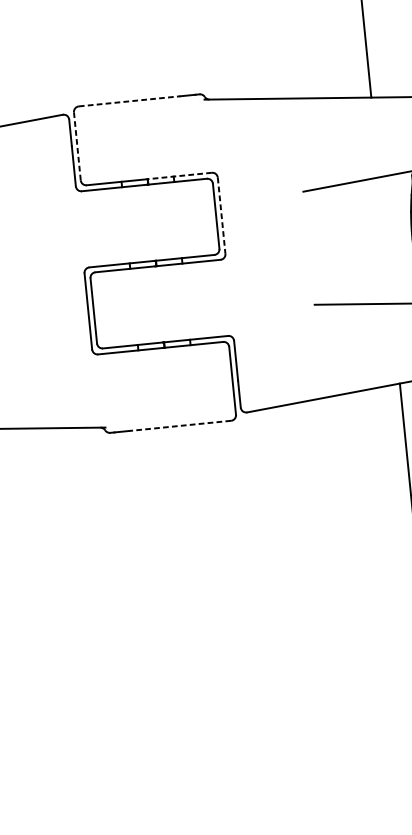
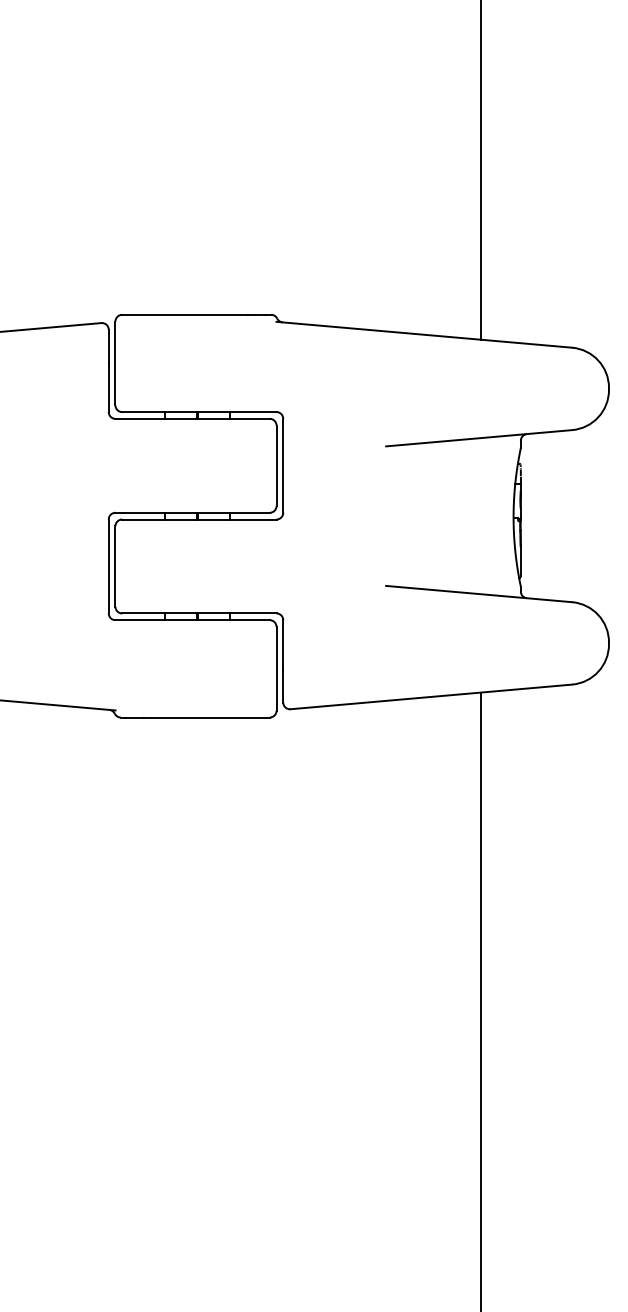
line: (129, 101) -> (184, 314), dashed -> solid
line: (77, 146) -> (115, 363), dashed -> solid
line: (178, 176) -> (235, 412), dashed -> solid
line: (221, 215) -> (283, 465), dashed -> solid
line: (180, 425) -> (207, 717), dashed -> solid

